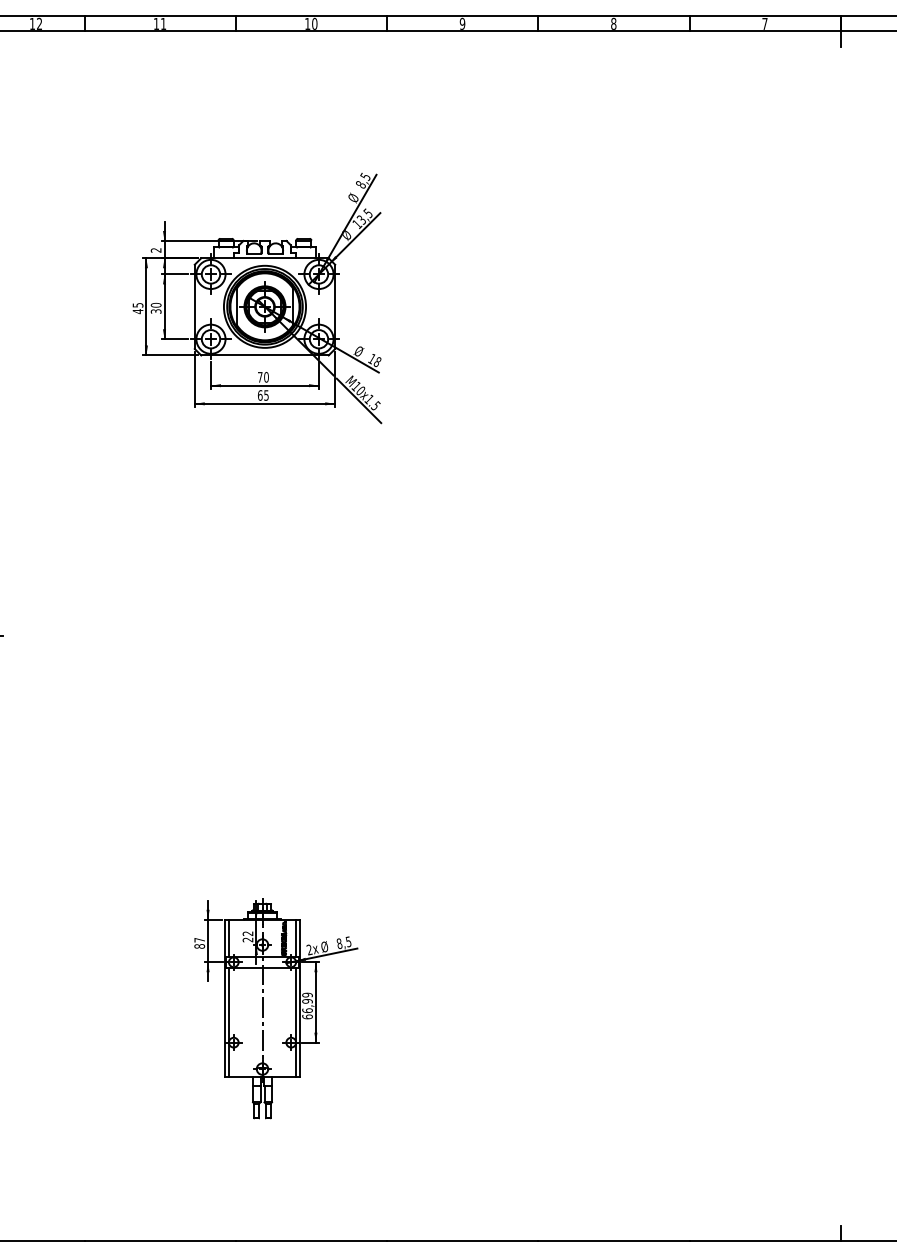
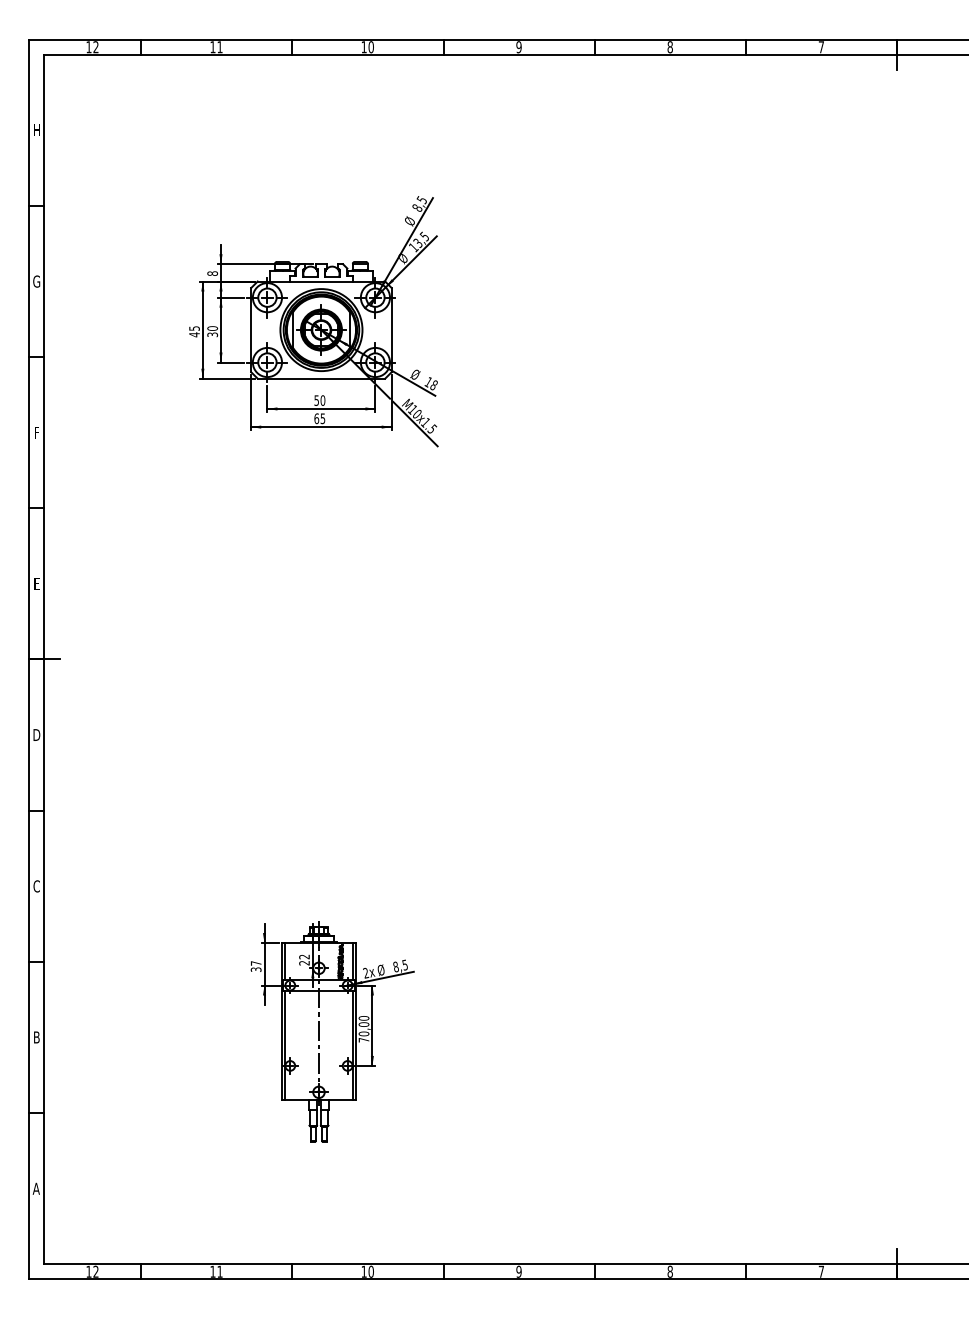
text: (156, 250) -> (212, 273), 2 -> 8
text: (260, 377) -> (316, 400), 70 -> 50
text: (199, 946) -> (255, 969), 87 -> 37
text: (307, 1006) -> (363, 1029), 66,99 -> 70,00

